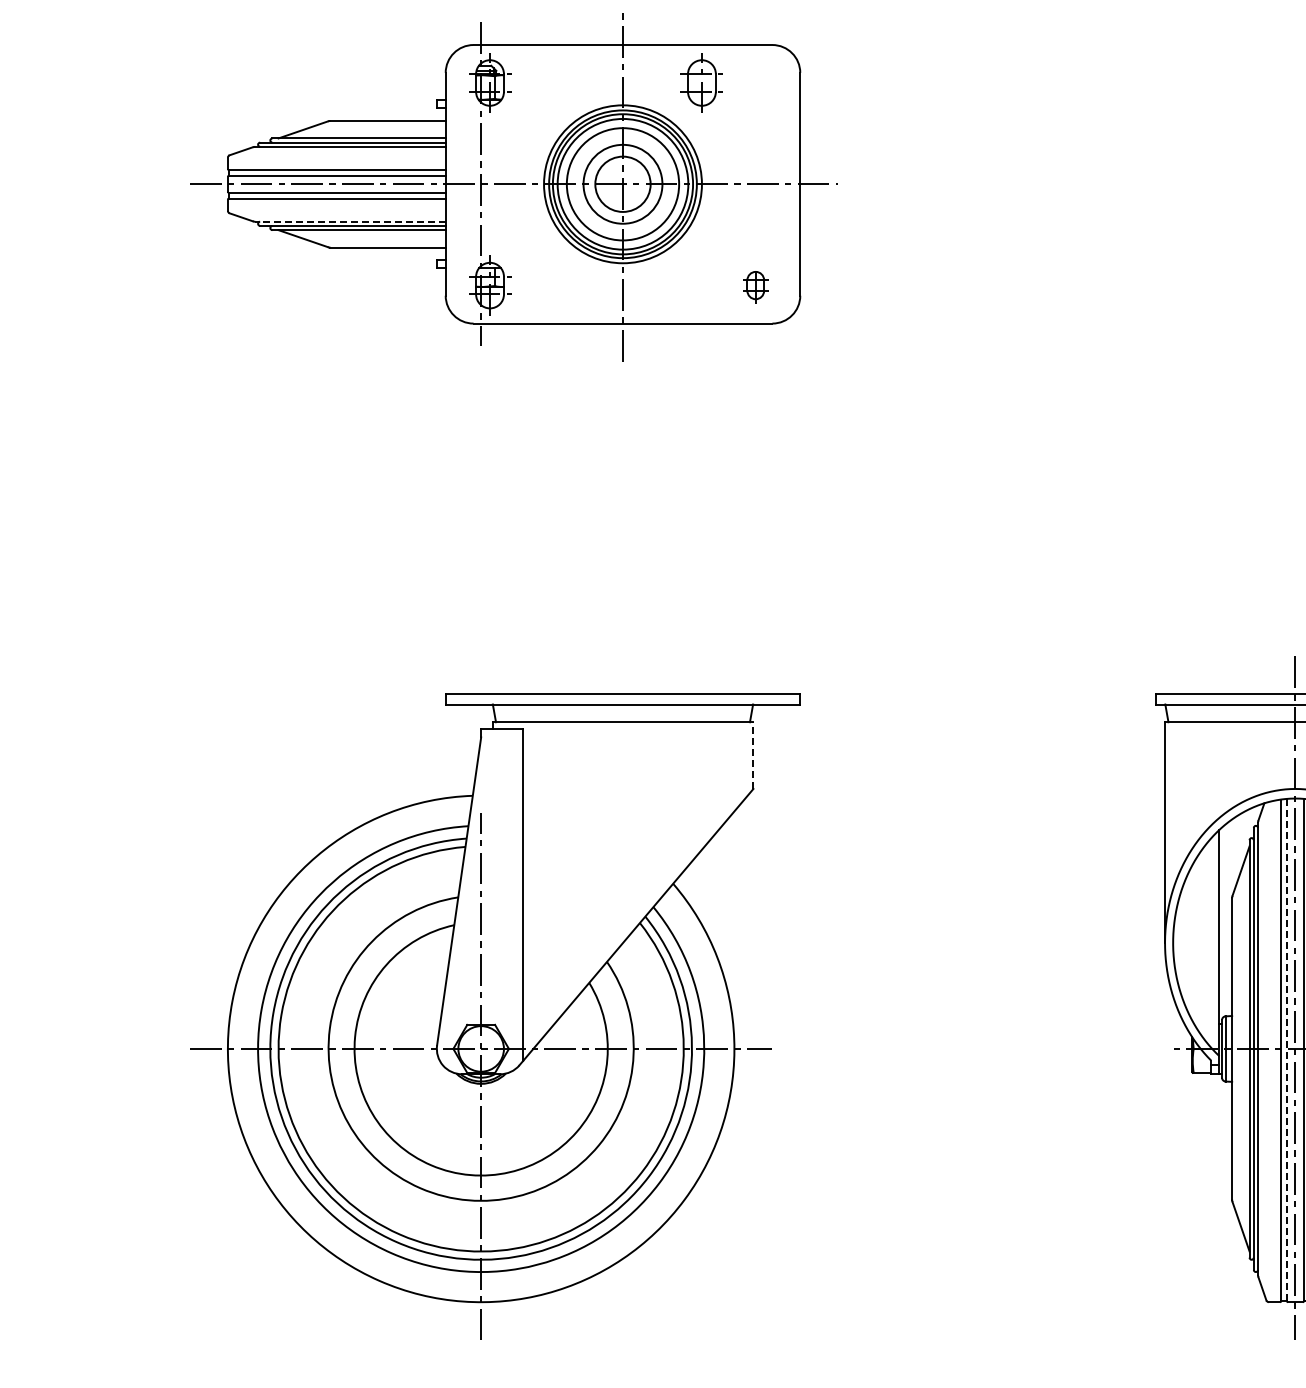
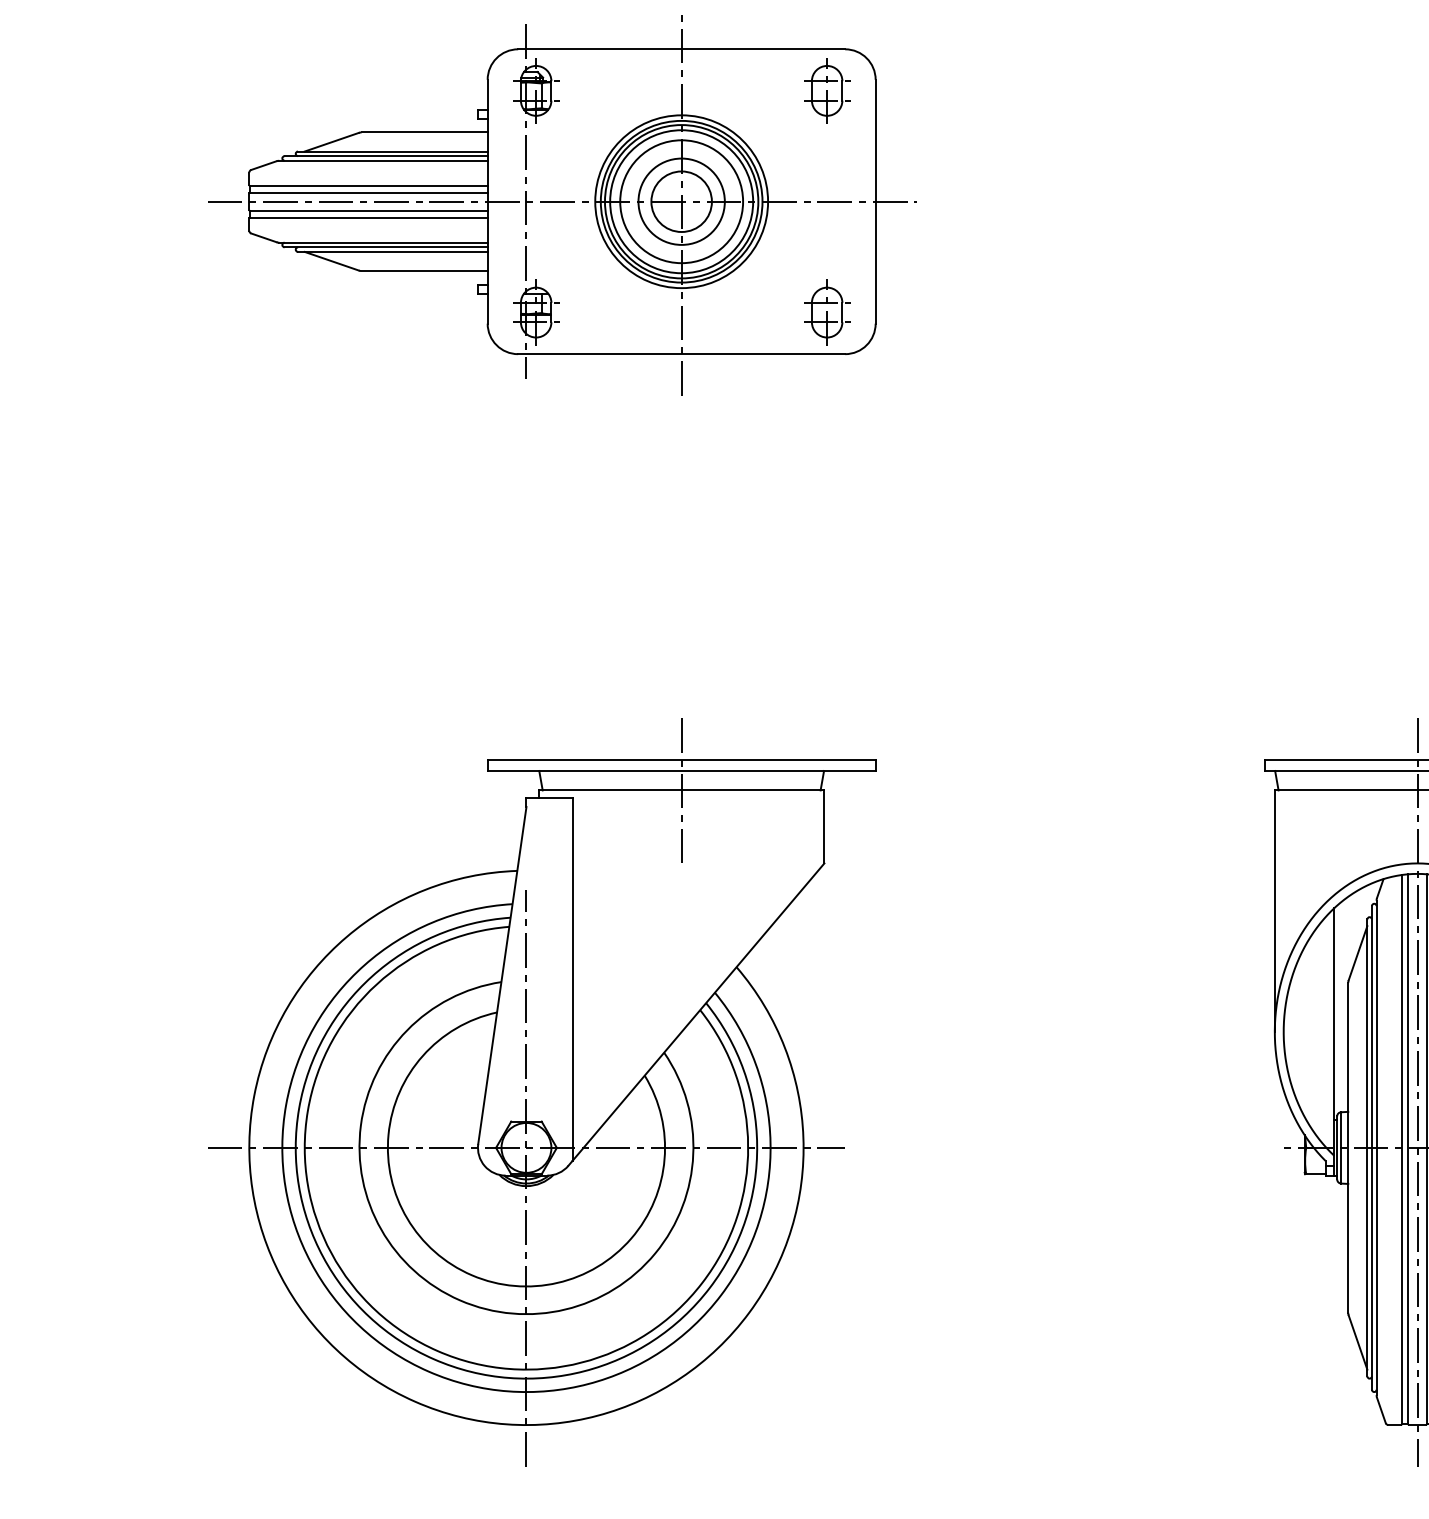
part: (701, 82) -> (826, 90), moved
line: (350, 221) -> (383, 242), dashed -> solid
part: (755, 285) -> (826, 312), size x1.67
line: (623, 722) -> (682, 790), added
line: (753, 755) -> (824, 826), dashed -> solid
line: (1287, 1049) -> (1408, 1148), dashed -> solid

